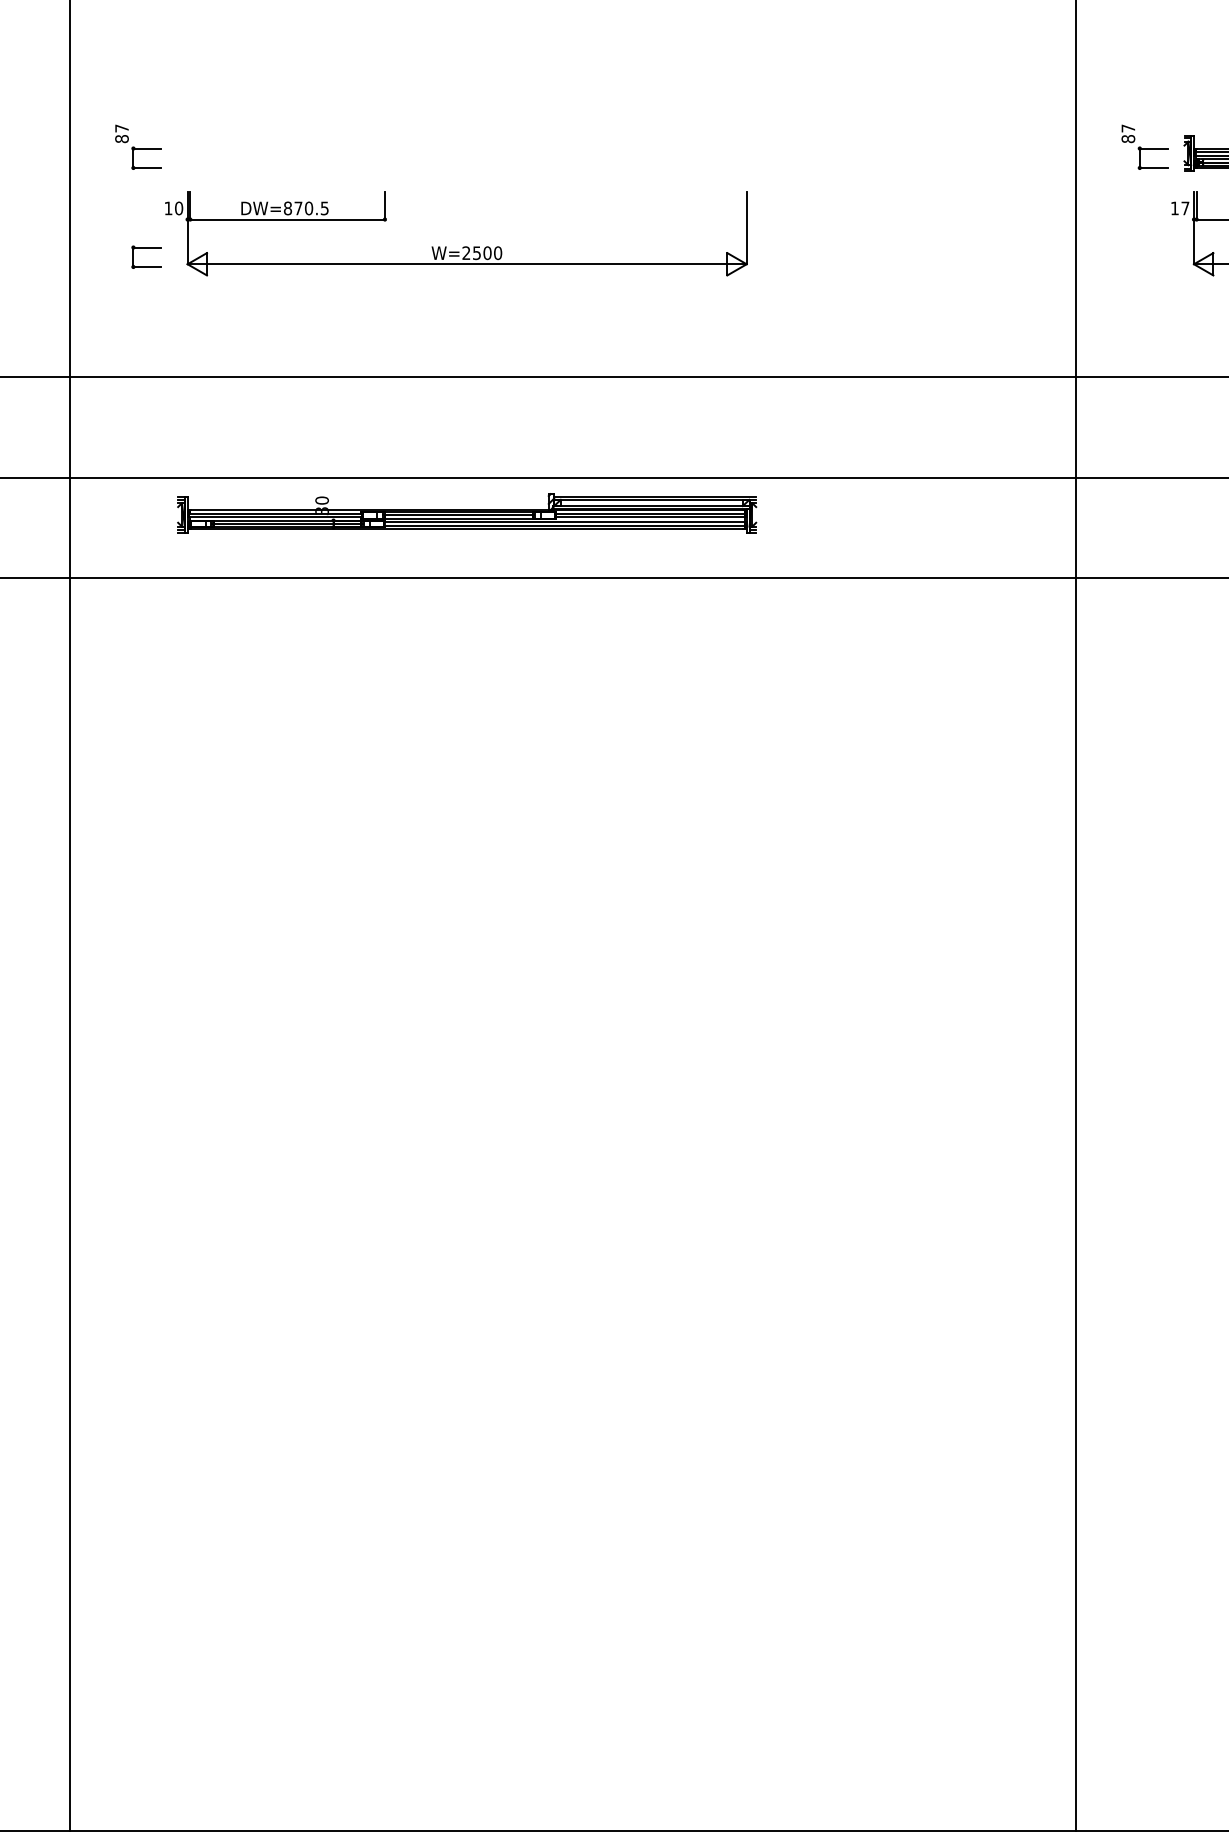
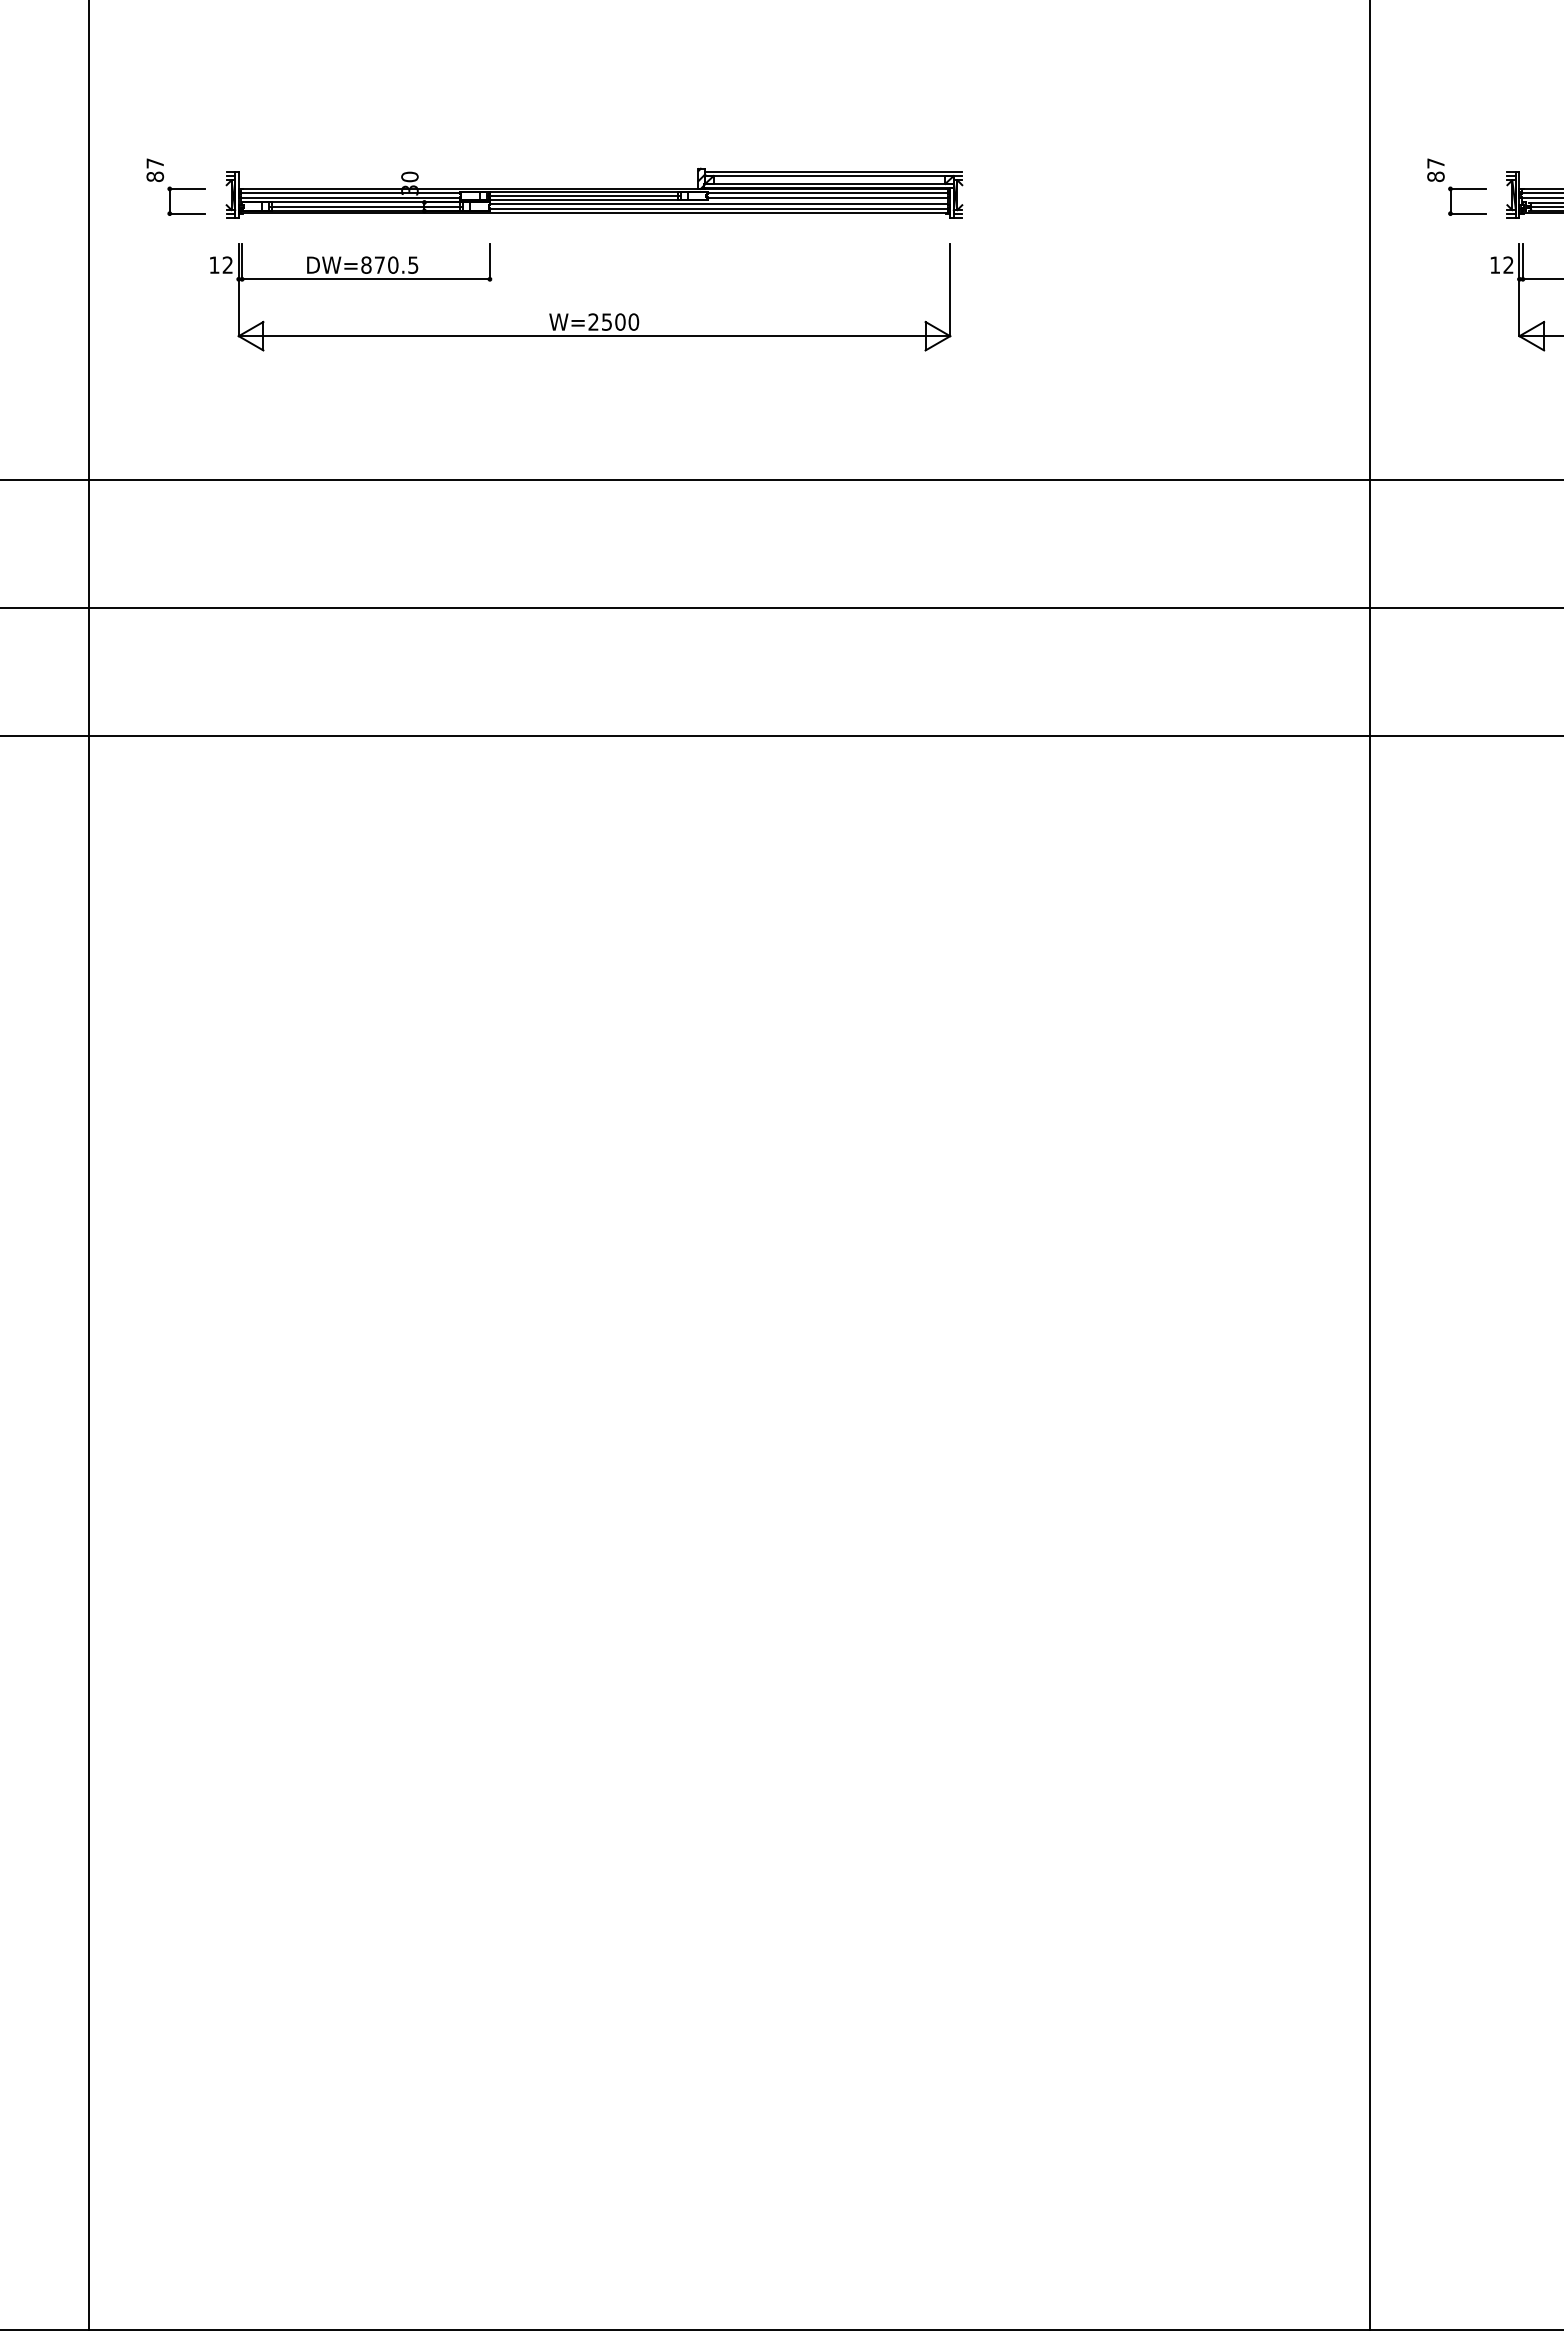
text: (178, 207) -> (227, 264), 10 -> 12
text: (1185, 207) -> (1508, 264), 17 -> 12
part: (146, 247) -> (186, 315), removed
part: (467, 512) -> (594, 192), moved

